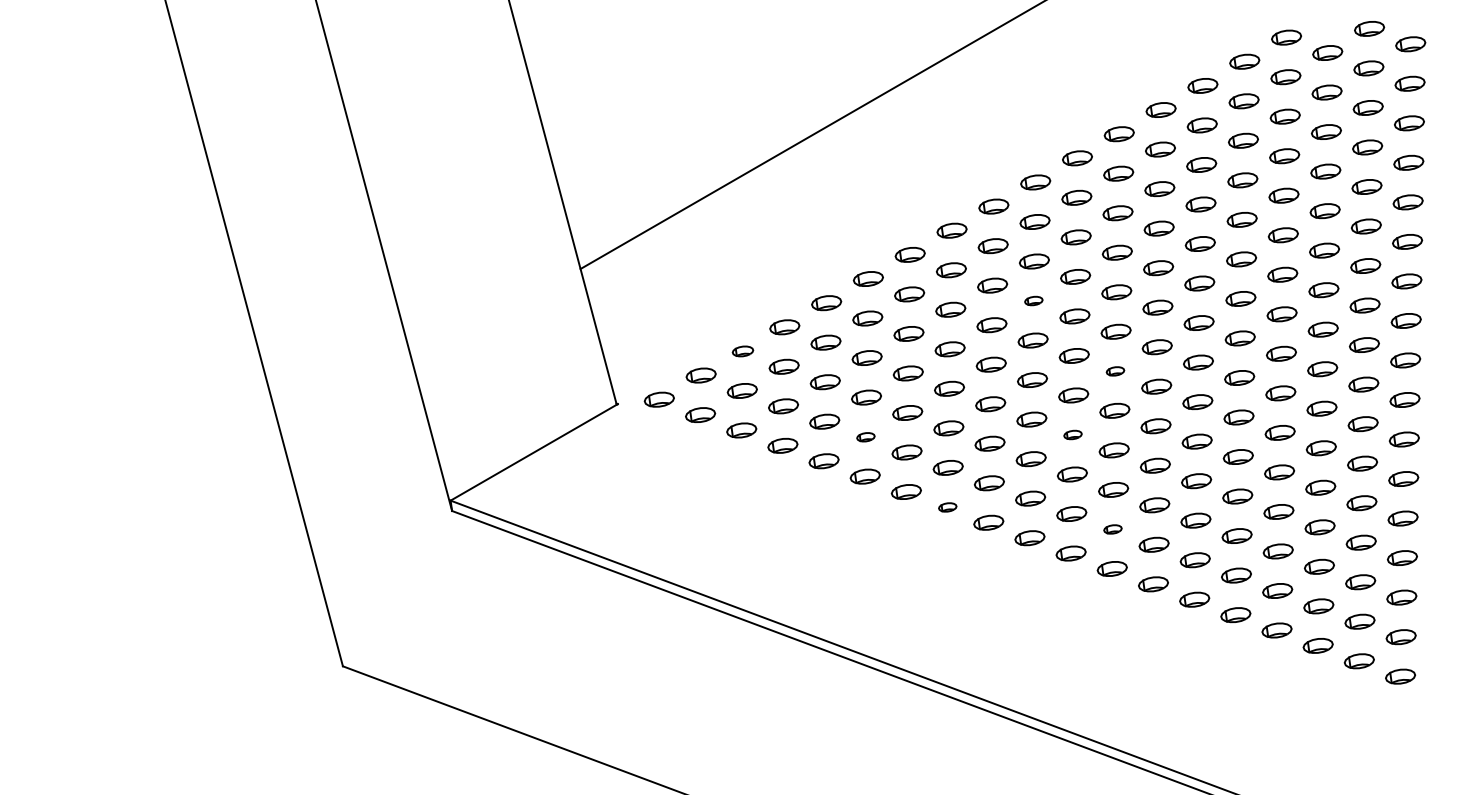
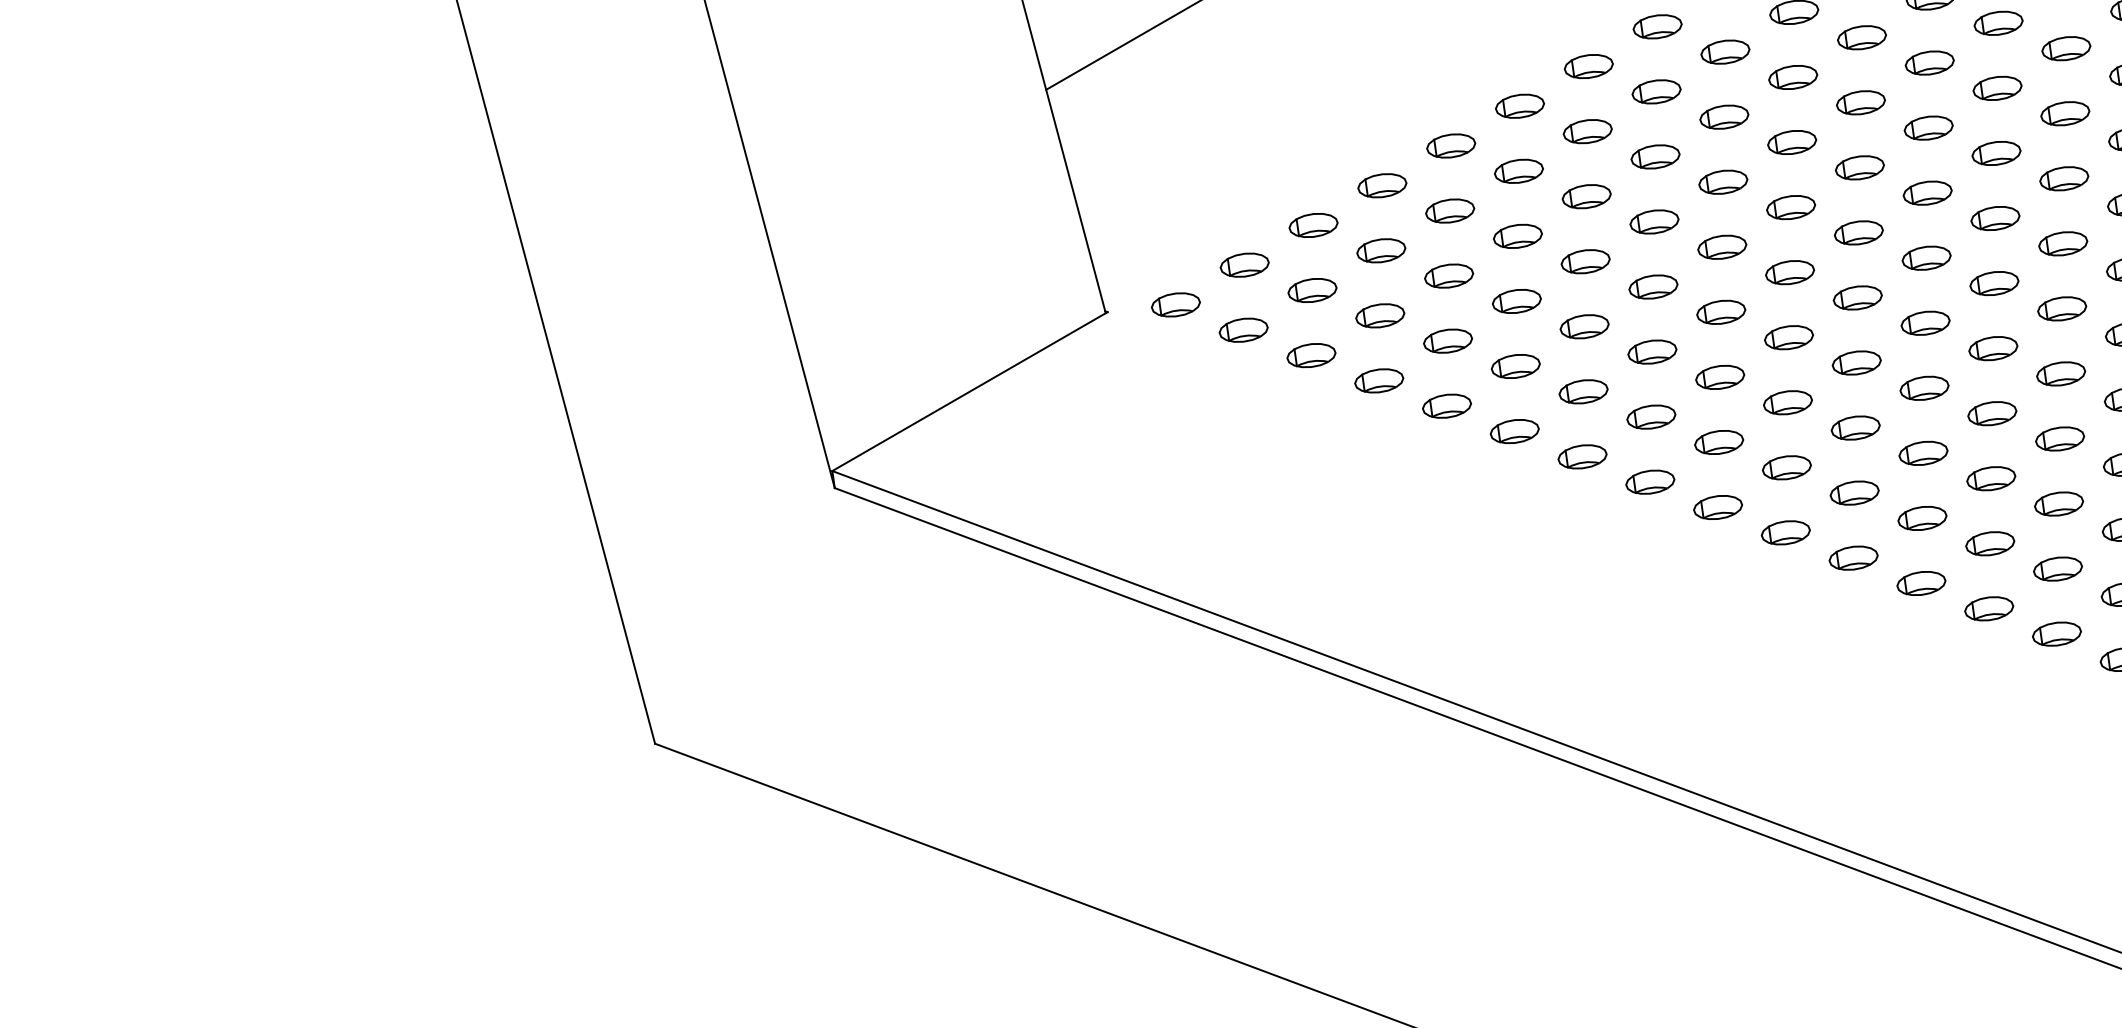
part: (1033, 300) -> (1791, 141), size x1.67
part: (742, 351) -> (1312, 225), size x1.43
part: (1115, 371) -> (1926, 258), size x1.67
part: (1072, 434) -> (1855, 362), size x1.67
part: (865, 437) -> (1515, 367), size x1.67
part: (947, 507) -> (1650, 482), size x1.67
part: (1112, 529) -> (1921, 518), size x1.67

